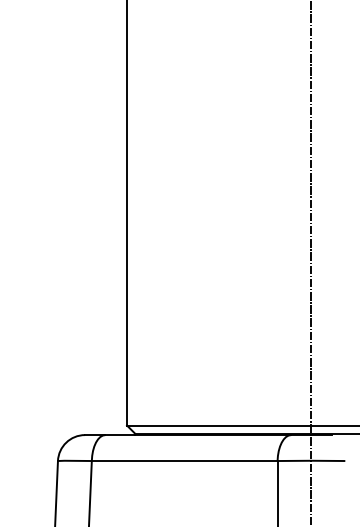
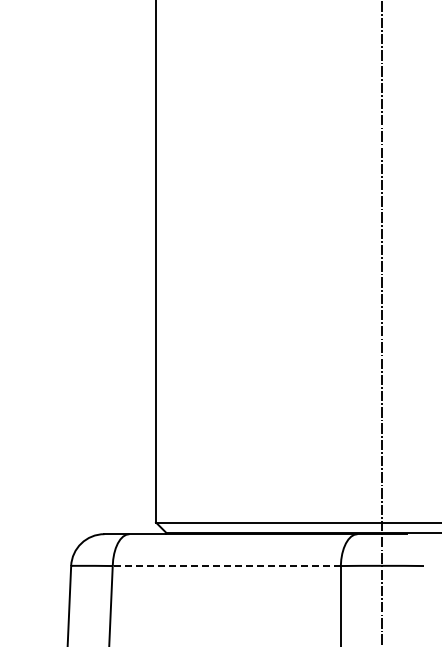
line: (184, 461) -> (226, 566), solid -> dashed

